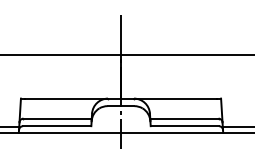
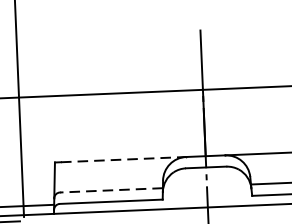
line: (66, 98) -> (123, 159), solid -> dashed
line: (57, 118) -> (111, 190), solid -> dashed

